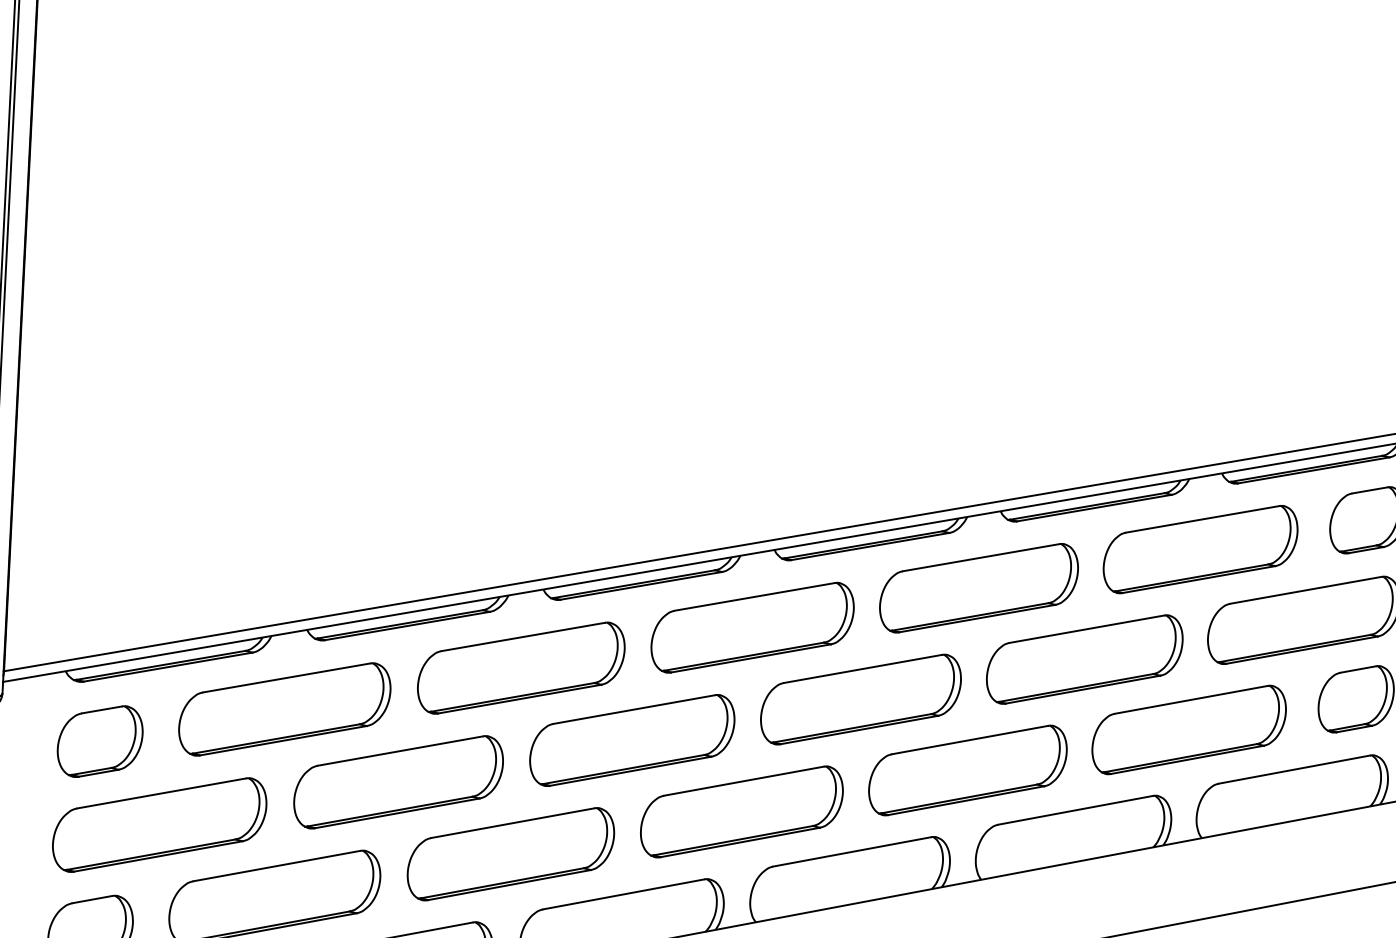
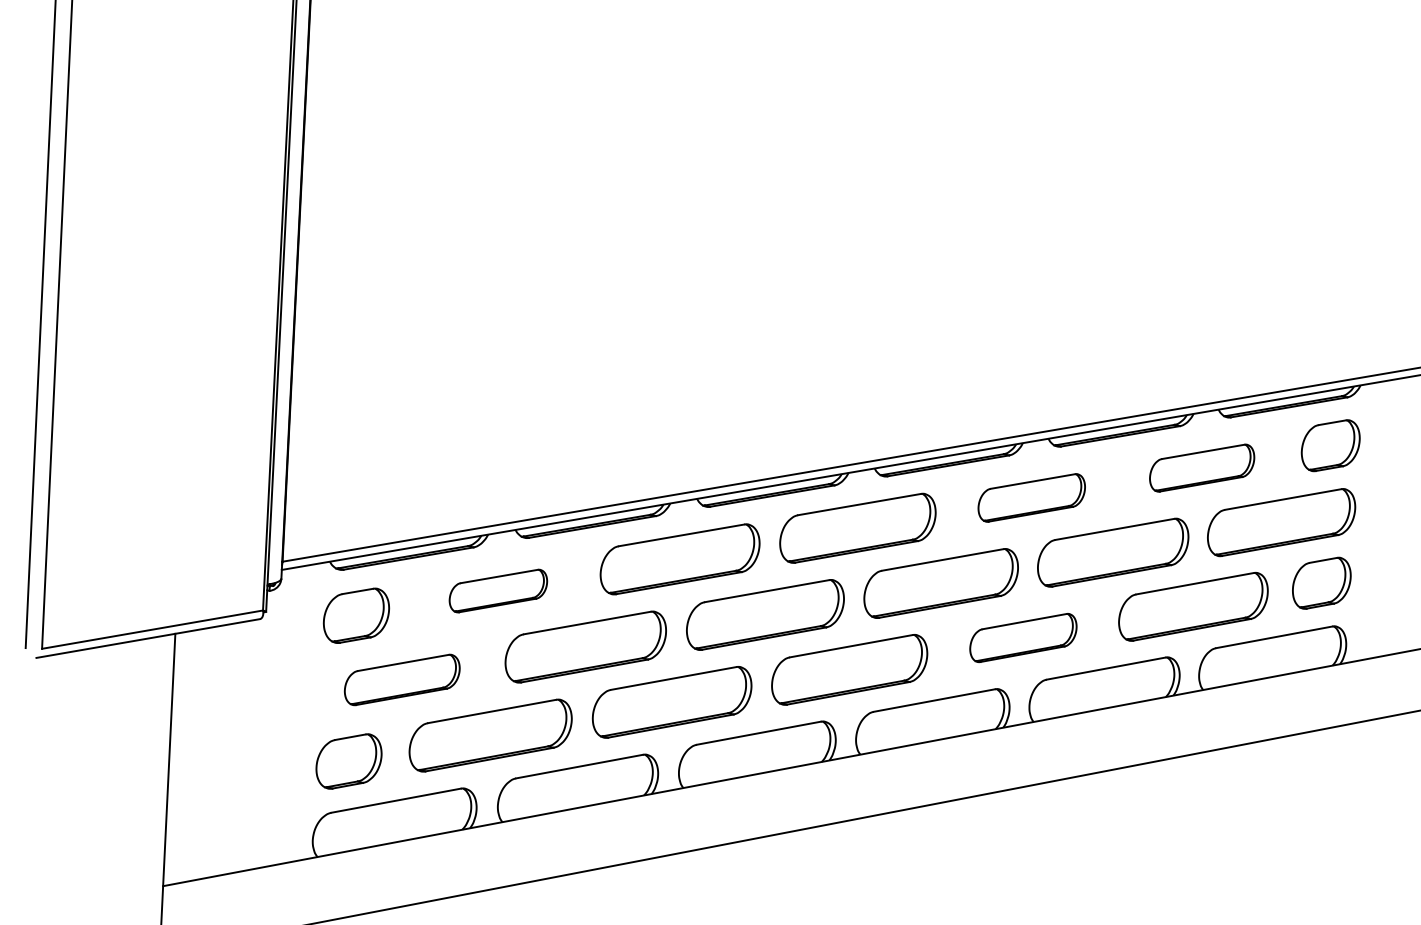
part: (1199, 548) -> (1201, 467), size x0.7
part: (978, 587) -> (1031, 497), size x0.7
part: (284, 708) -> (498, 590), size x0.6
part: (968, 769) -> (1023, 637), size x0.7
part: (160, 824) -> (402, 679), size x0.7

